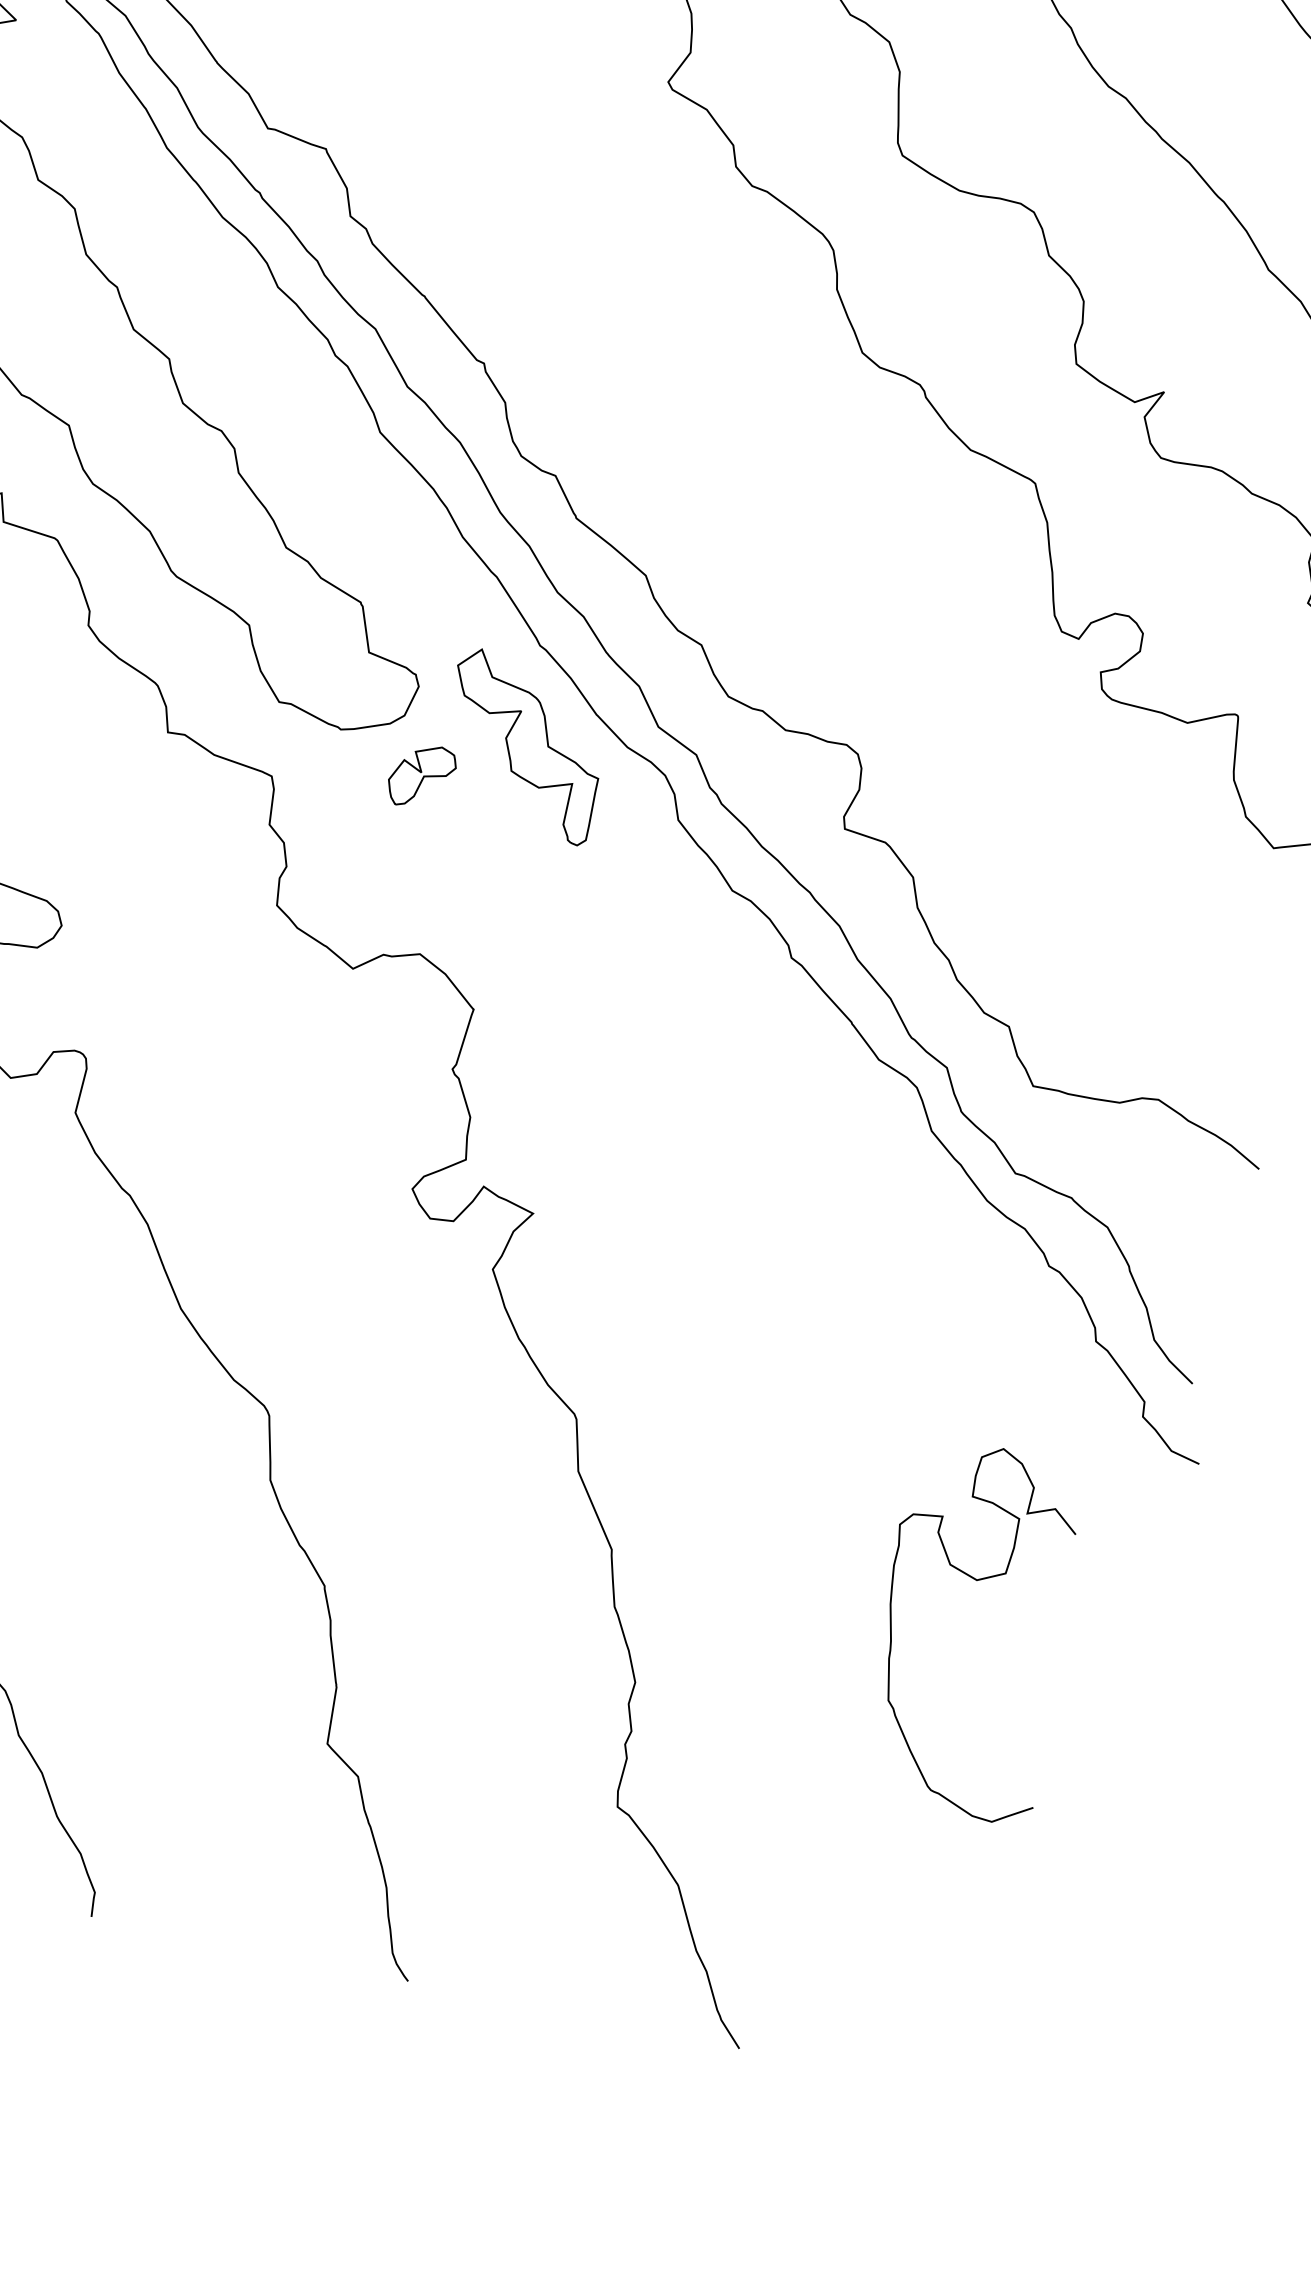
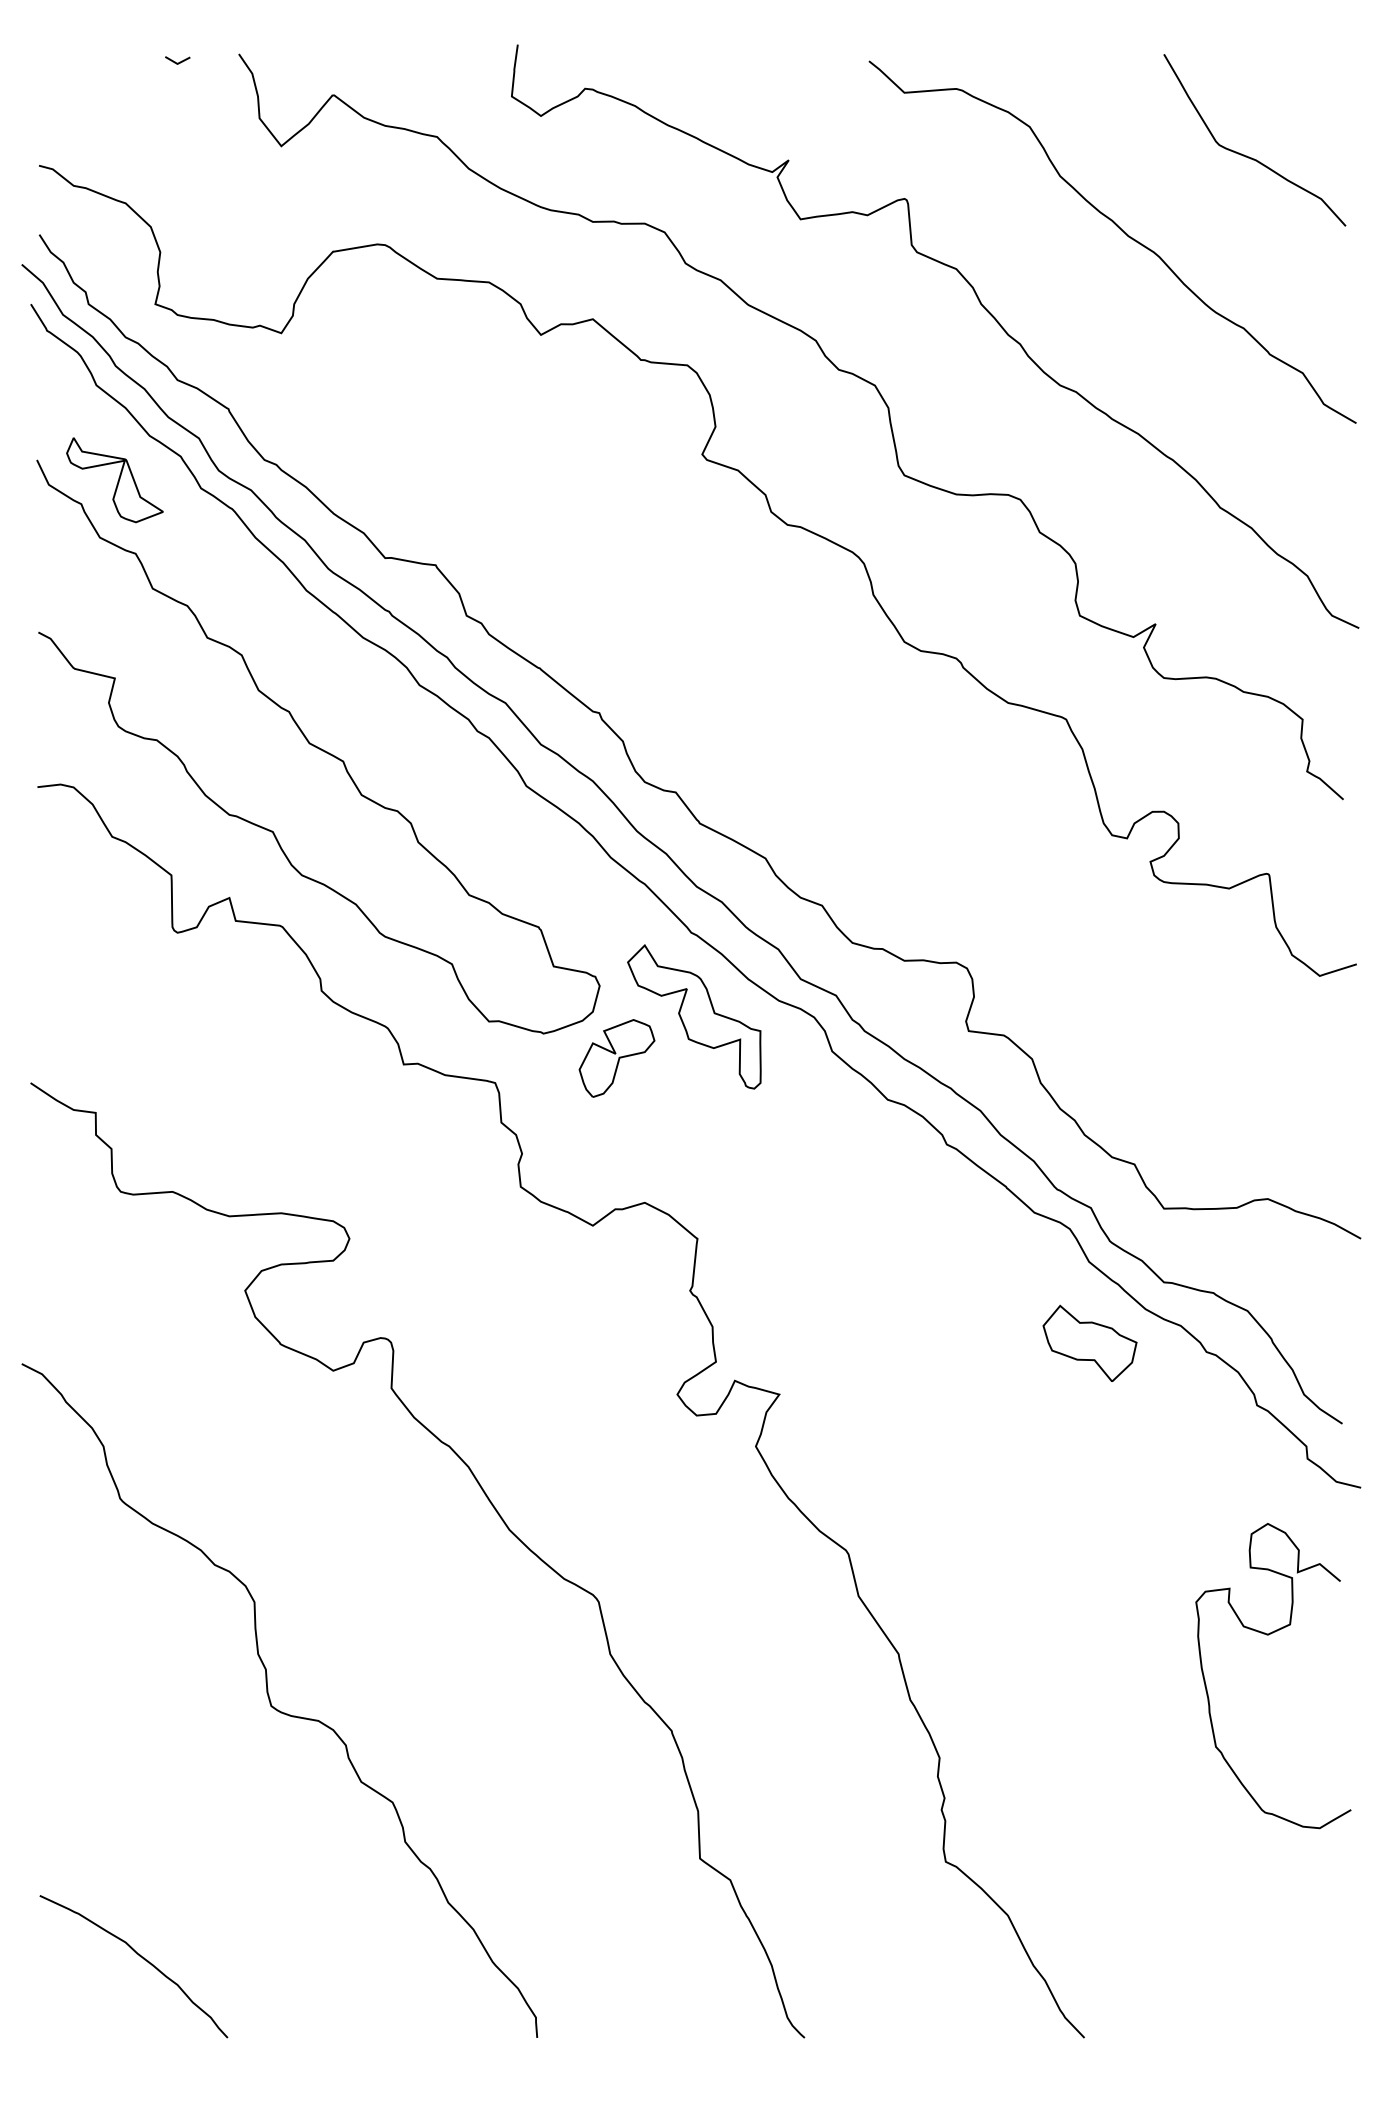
part: (421, 776) -> (616, 1058), size x1.43
part: (912, 1226) -> (1089, 1342), added
curve: (977, 1581) -> (1268, 1635), moved

